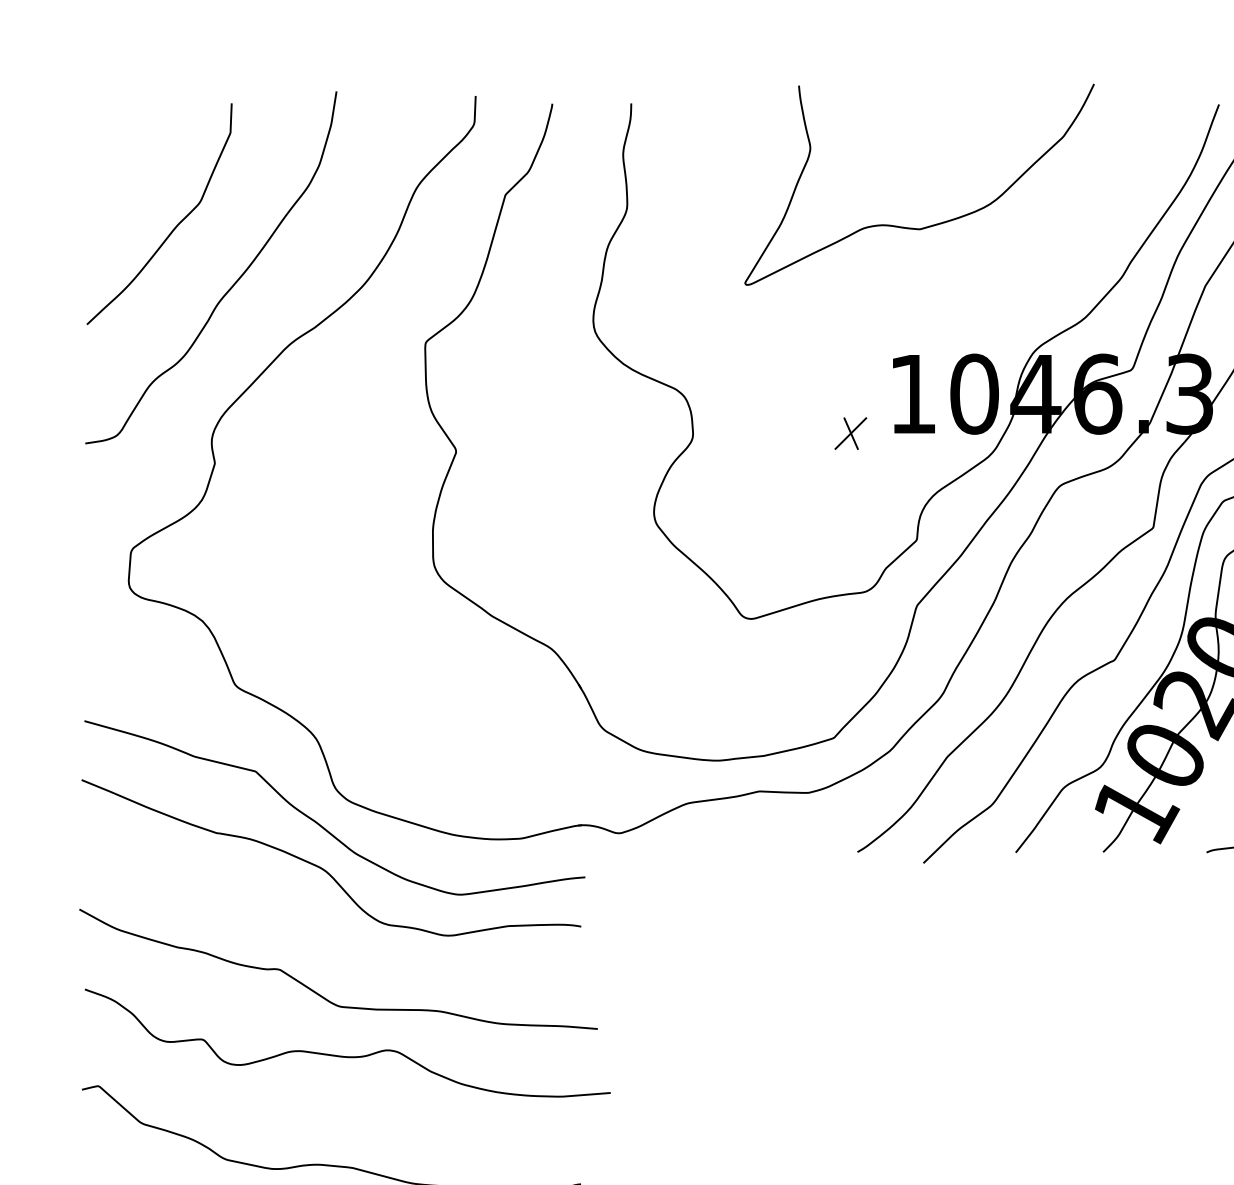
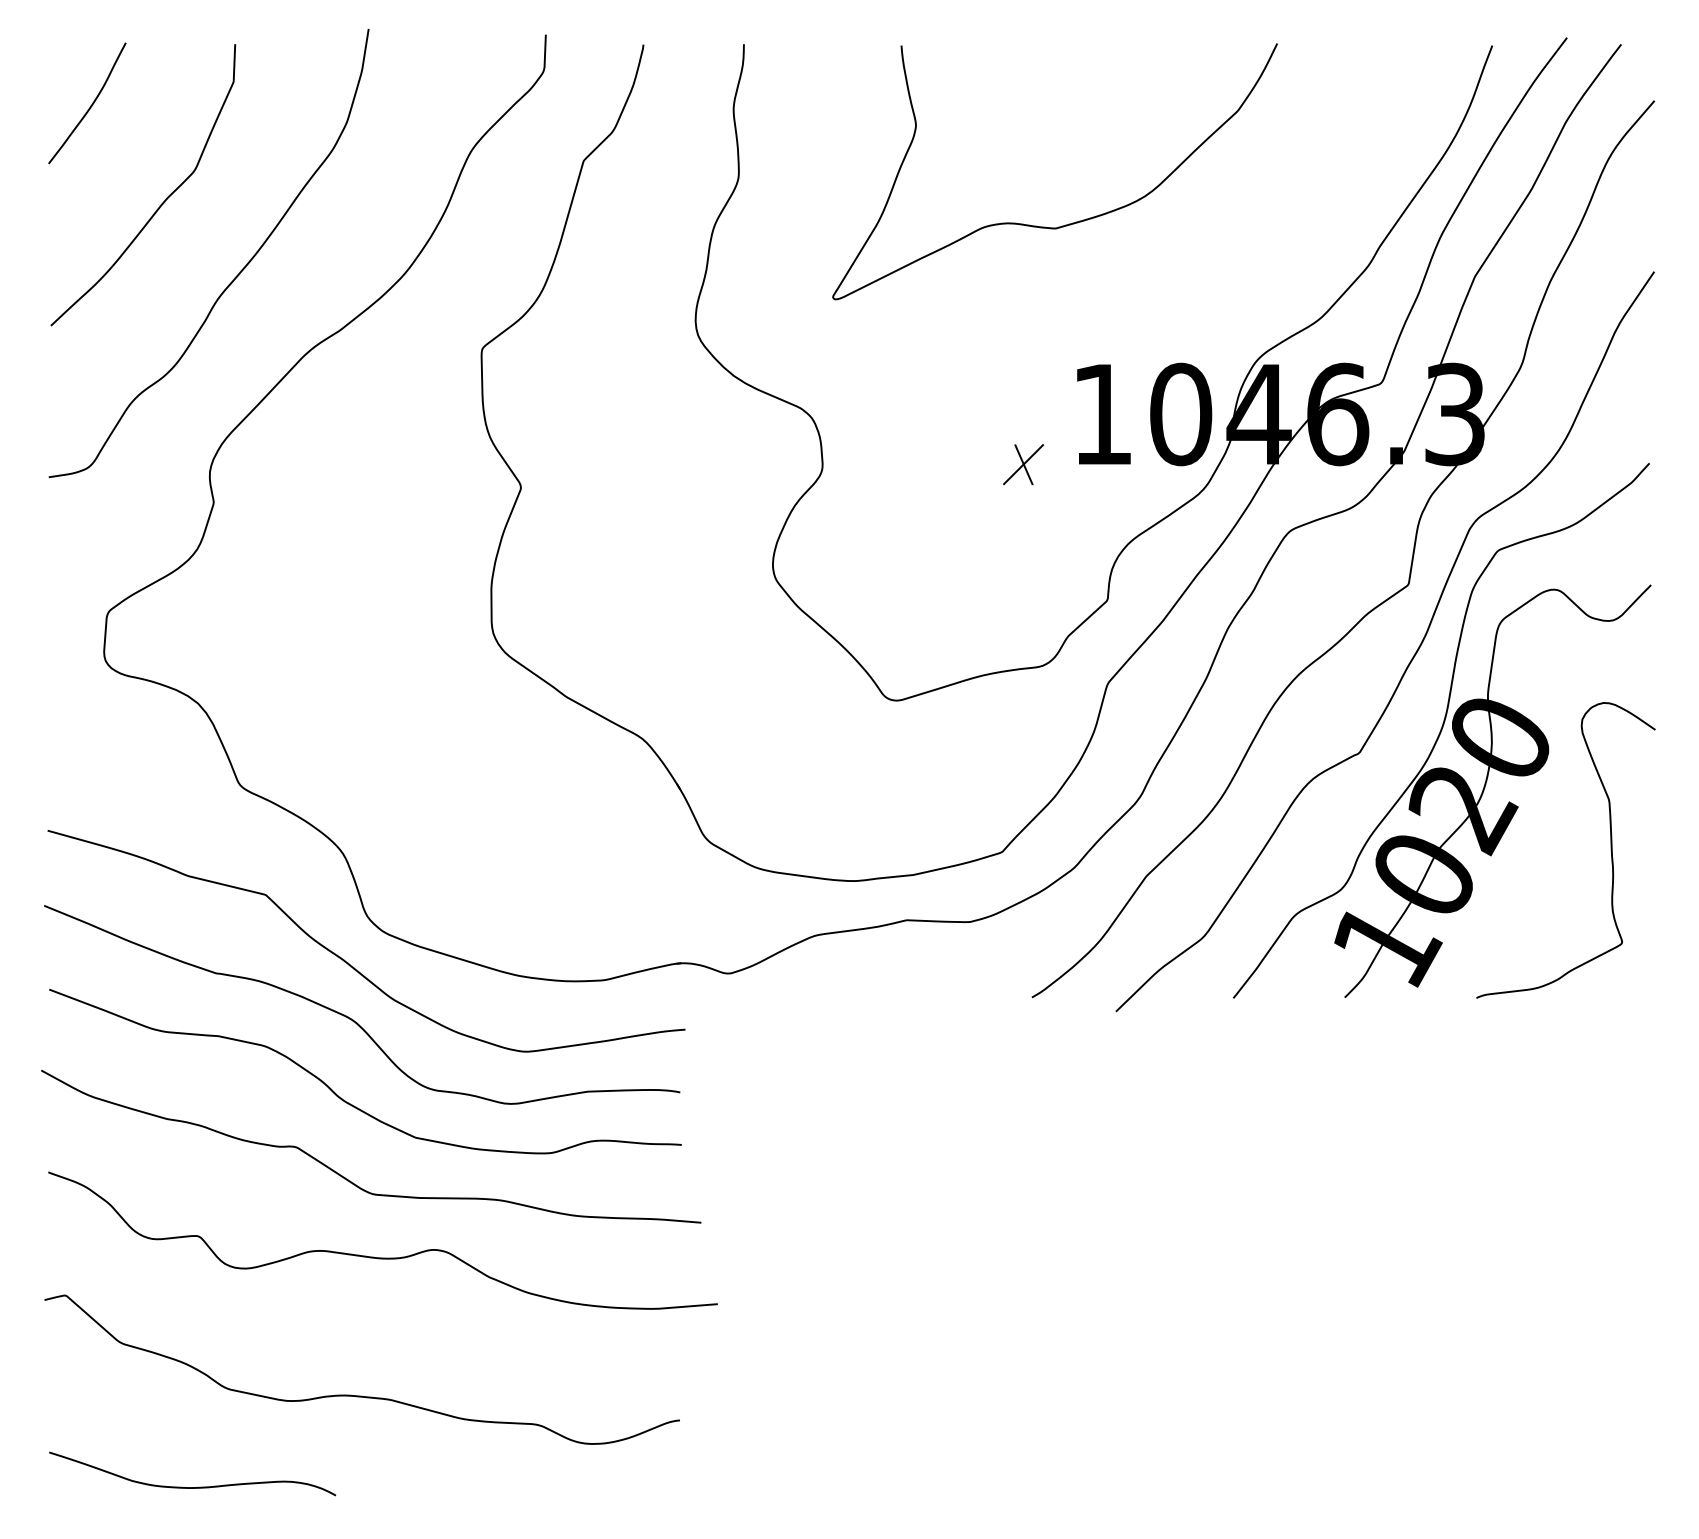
curve: (118, 151) -> (90, 105), added
curve: (933, 224) -> (1072, 222), moved
curve: (319, 933) -> (347, 1101), added

